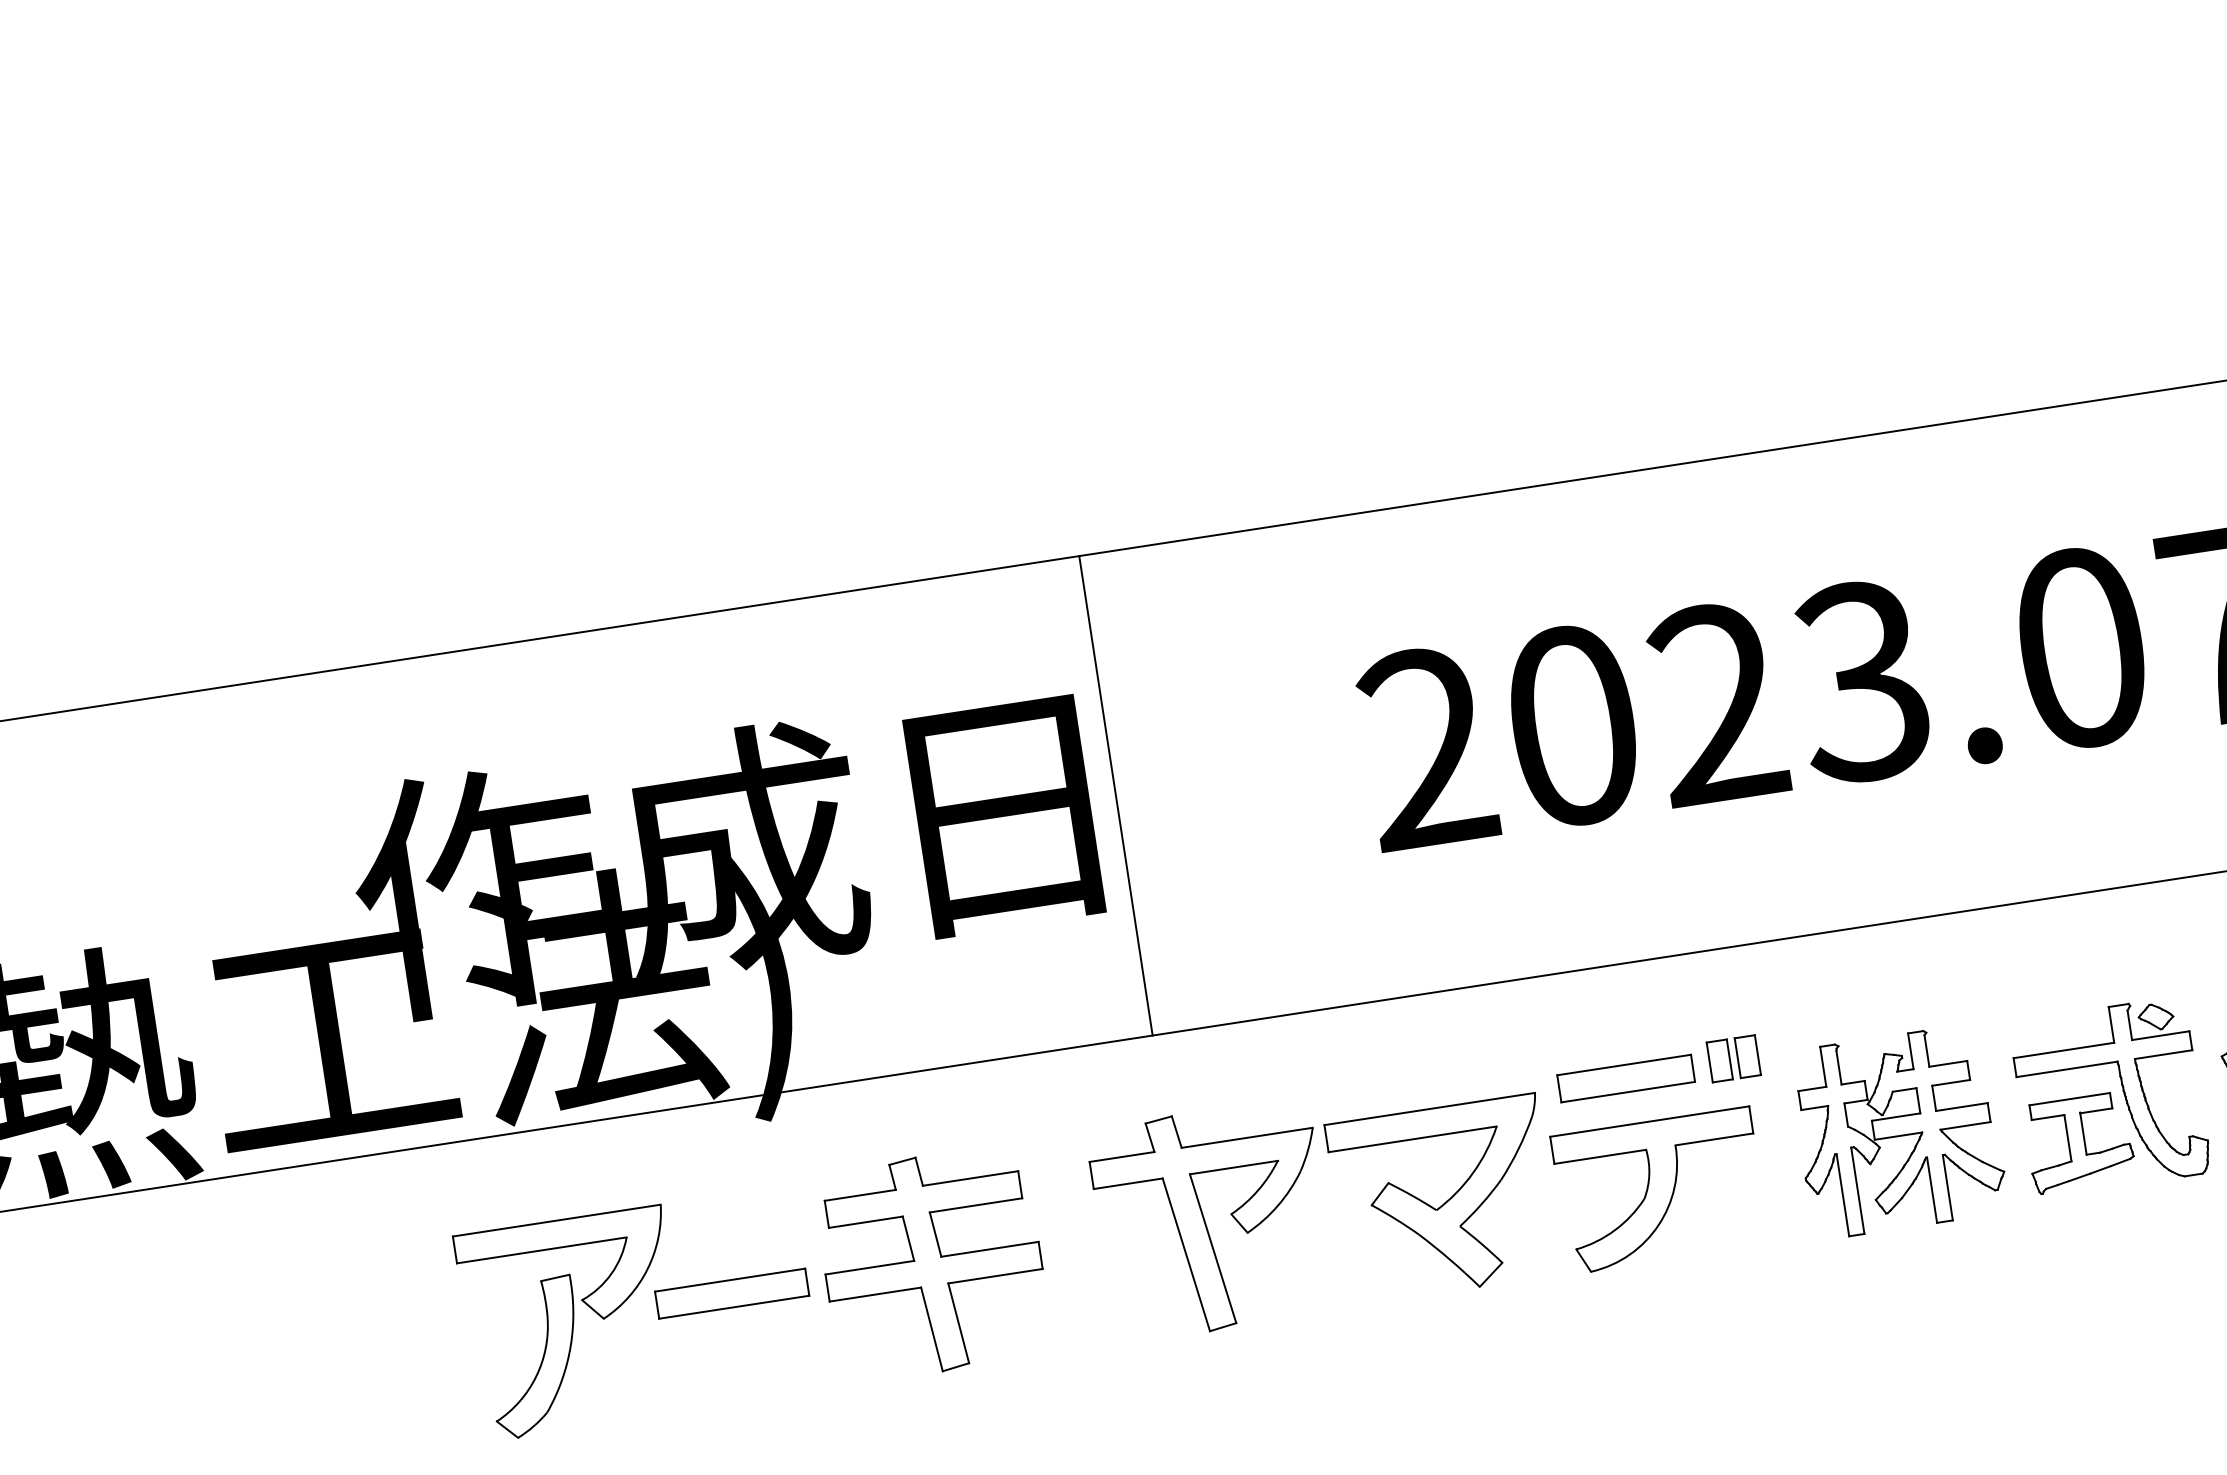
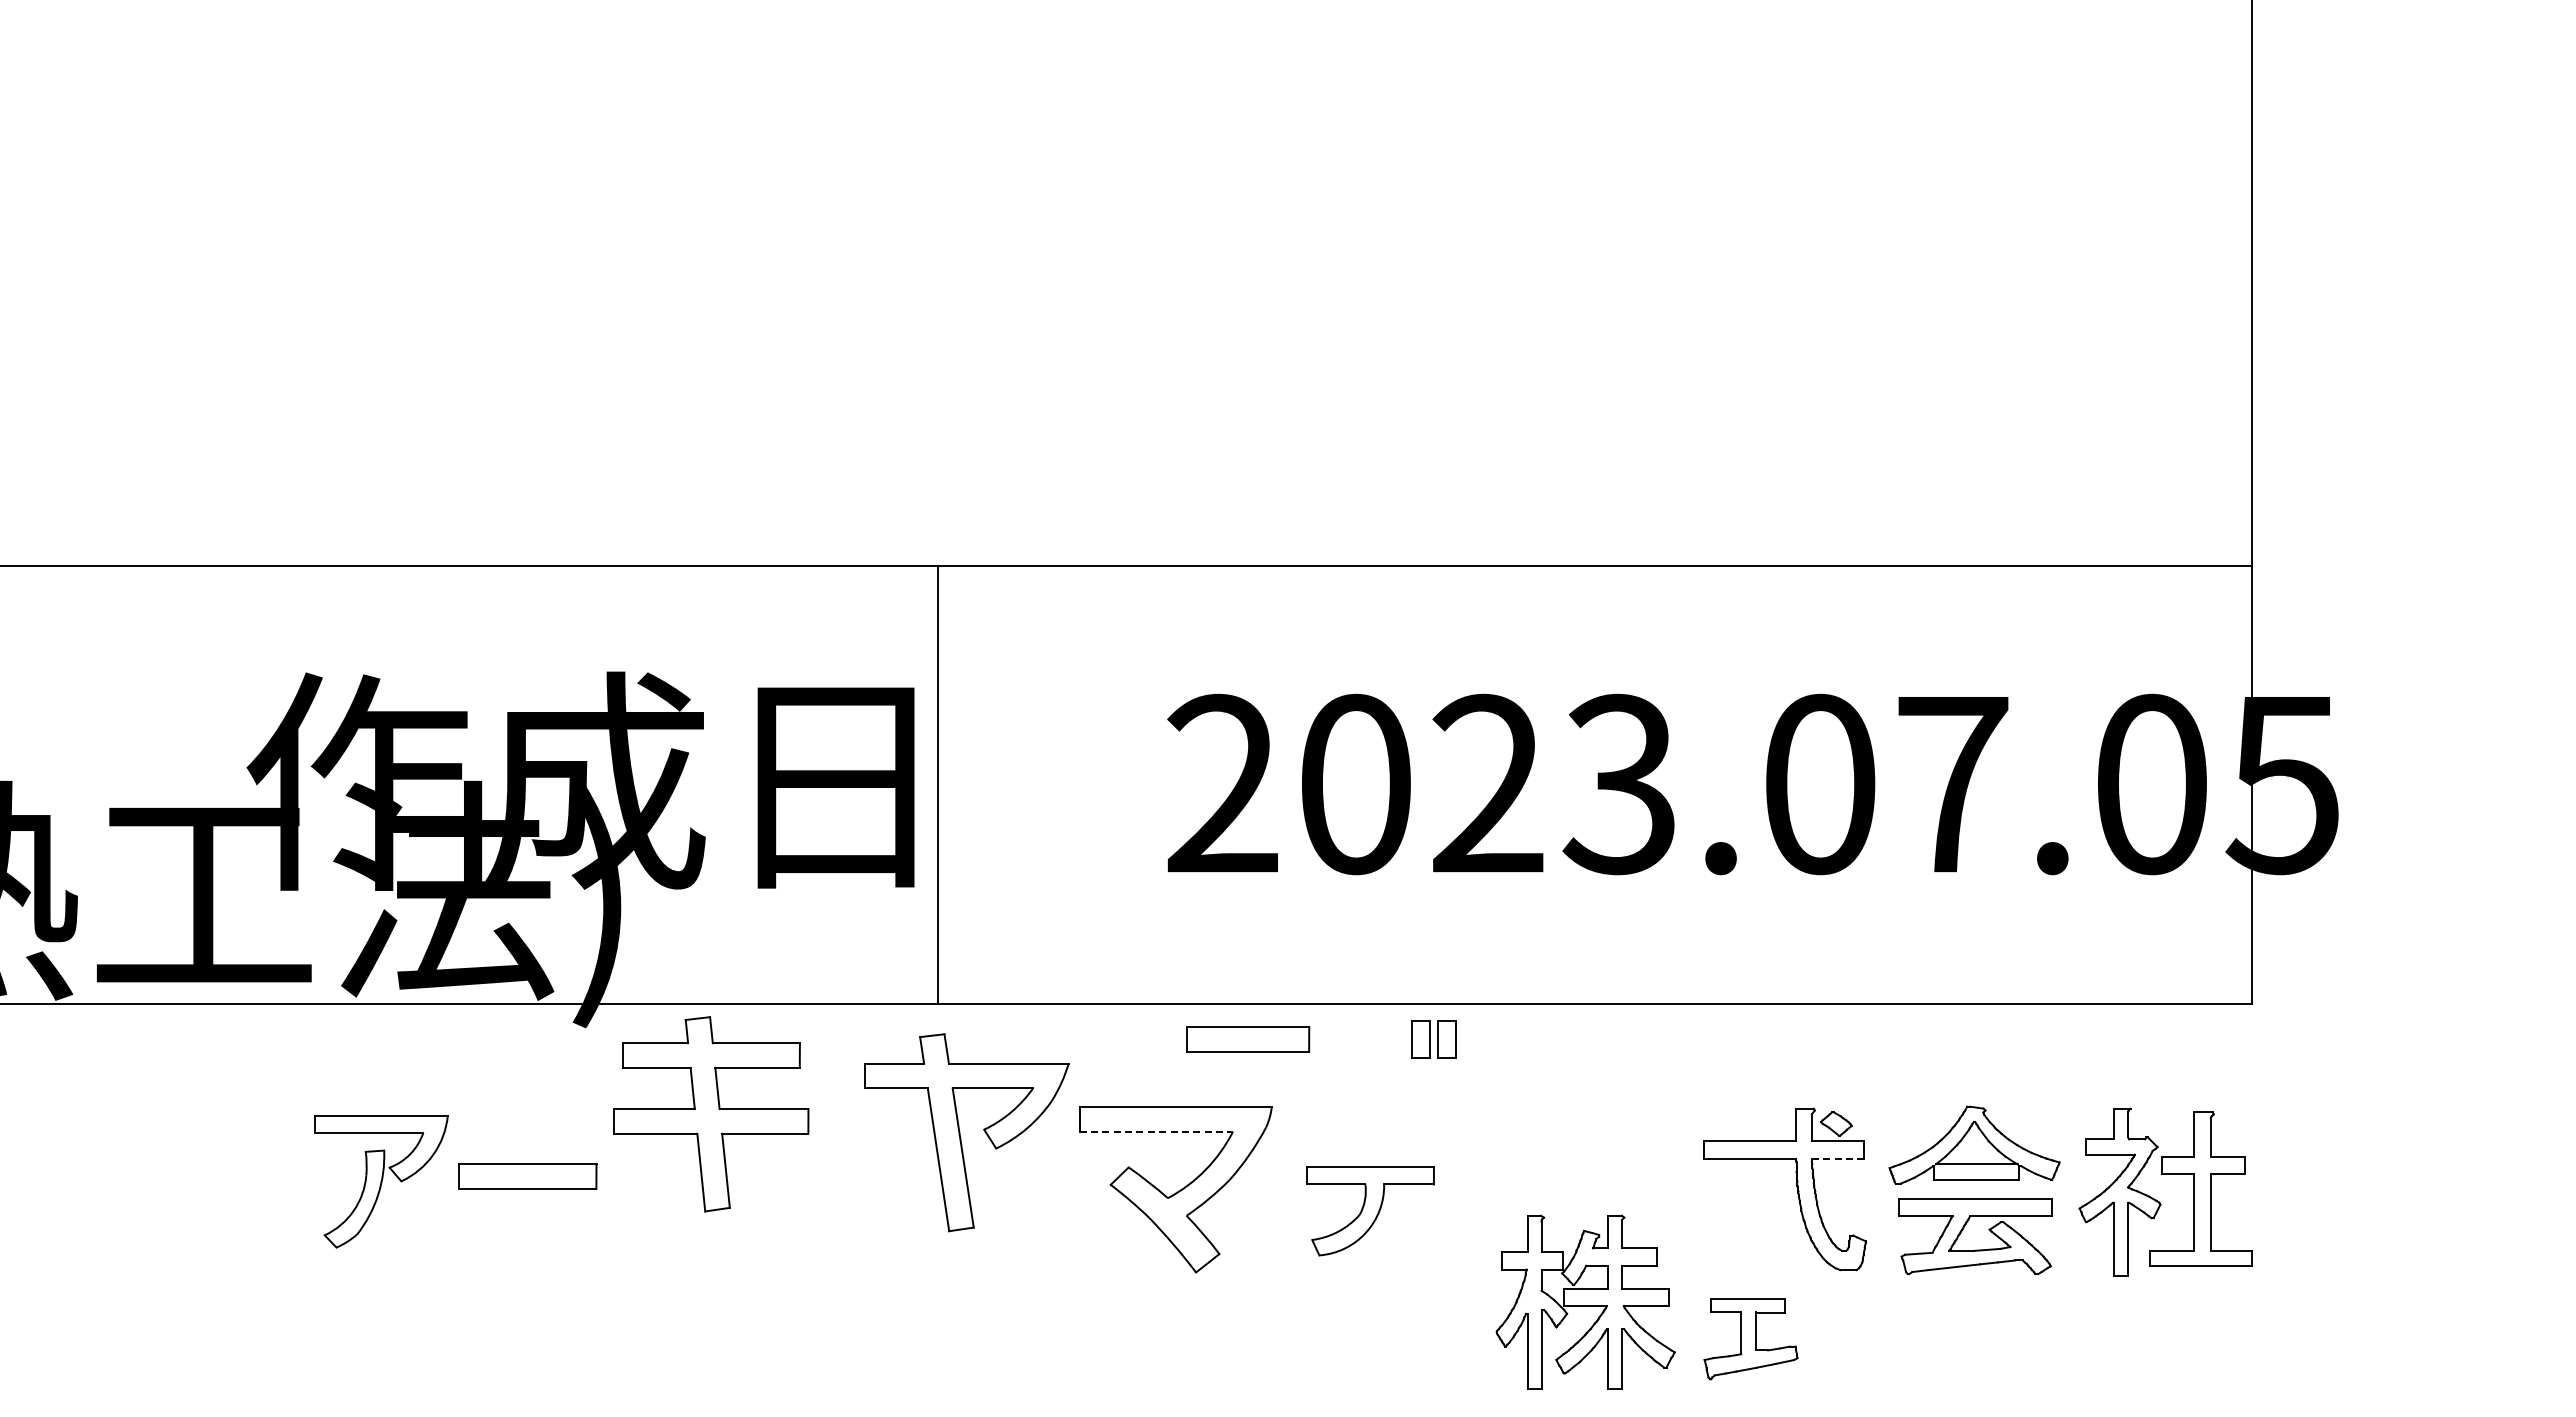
line: (2164, 1054) -> (1838, 1158), solid -> dashed
part: (1733, 1058) -> (1433, 1039), moved
part: (1626, 1078) -> (1248, 1039), moved
part: (1897, 1131) -> (1585, 1301), moved
line: (1412, 1139) -> (1156, 1131), solid -> dashed
part: (2079, 1143) -> (1750, 1339), moved
part: (1660, 1190) -> (1370, 1211), size x0.7
part: (1212, 1220) -> (966, 1132), moved
part: (933, 1264) -> (711, 1114), moved
part: (572, 1323) -> (381, 1181), size x0.7

